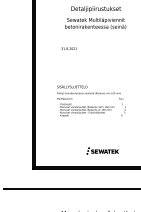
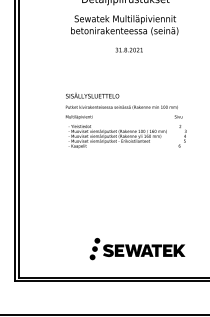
text: (68, 48) -> (128, 49), moved
text: (91, 100) -> (126, 119), moved
part: (102, 150) -> (136, 248), size x1.67

